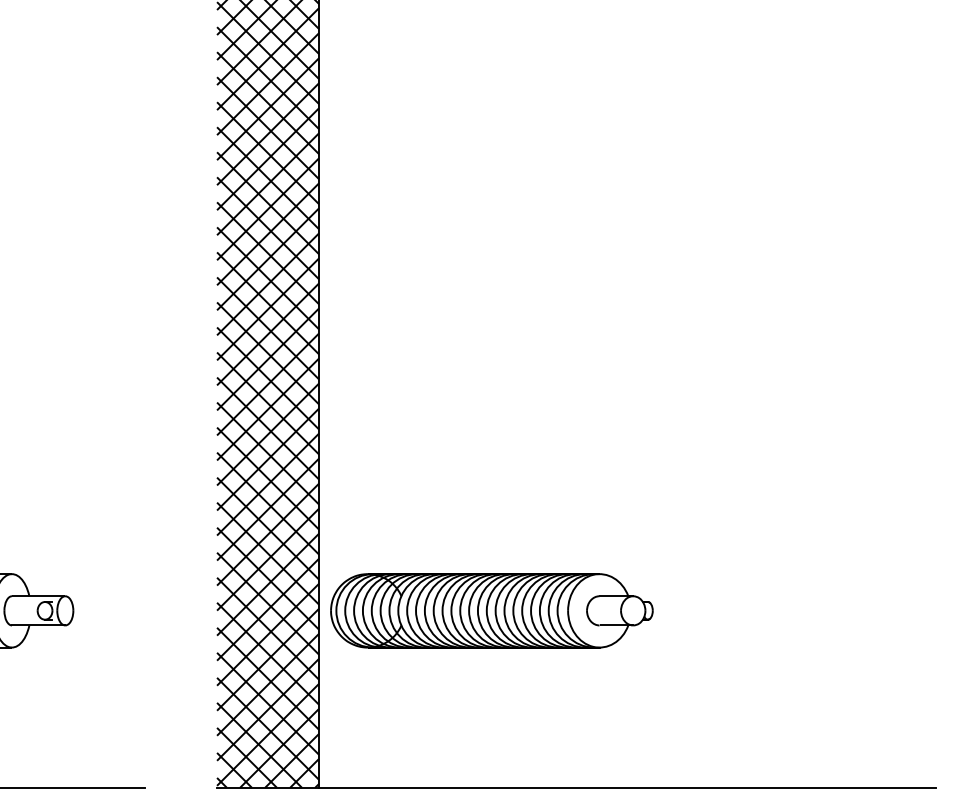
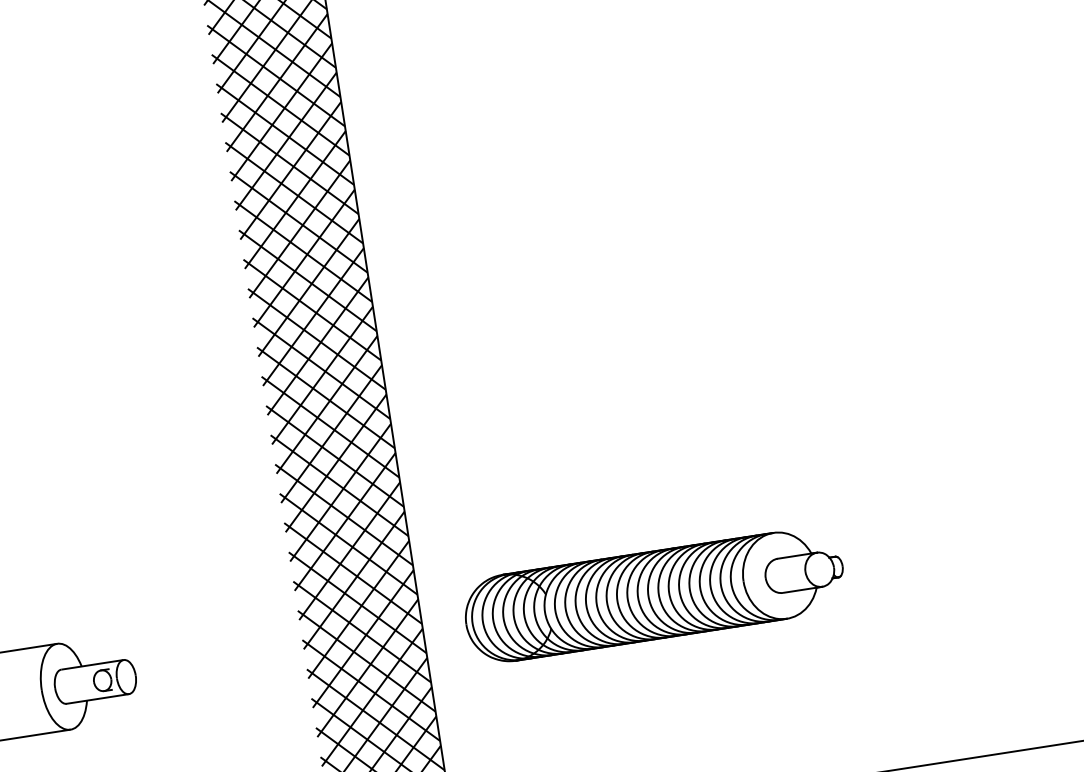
part: (491, 610) -> (653, 594), moved

